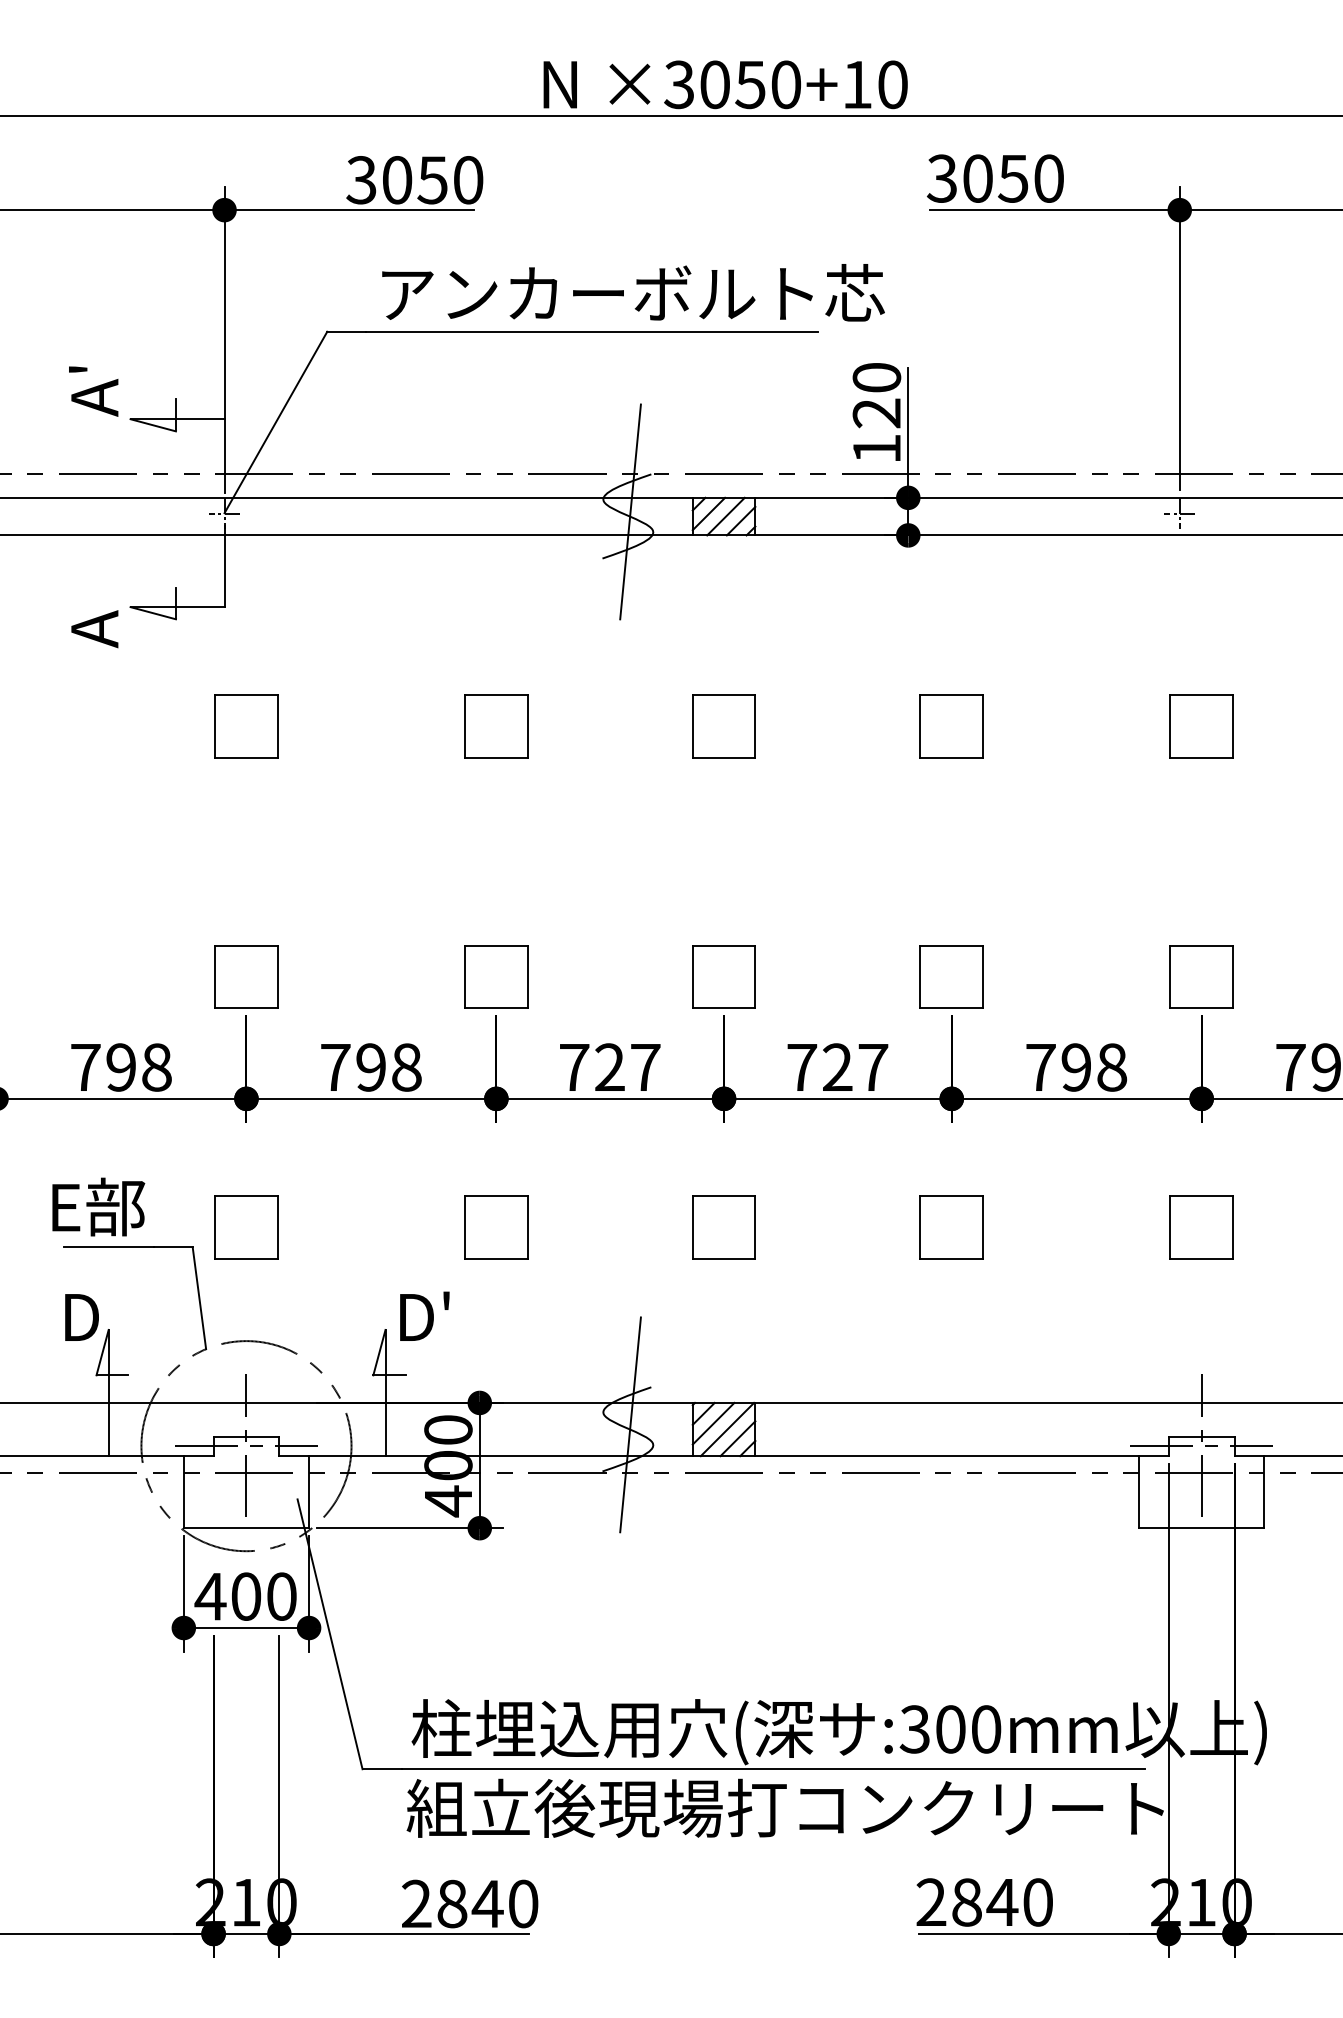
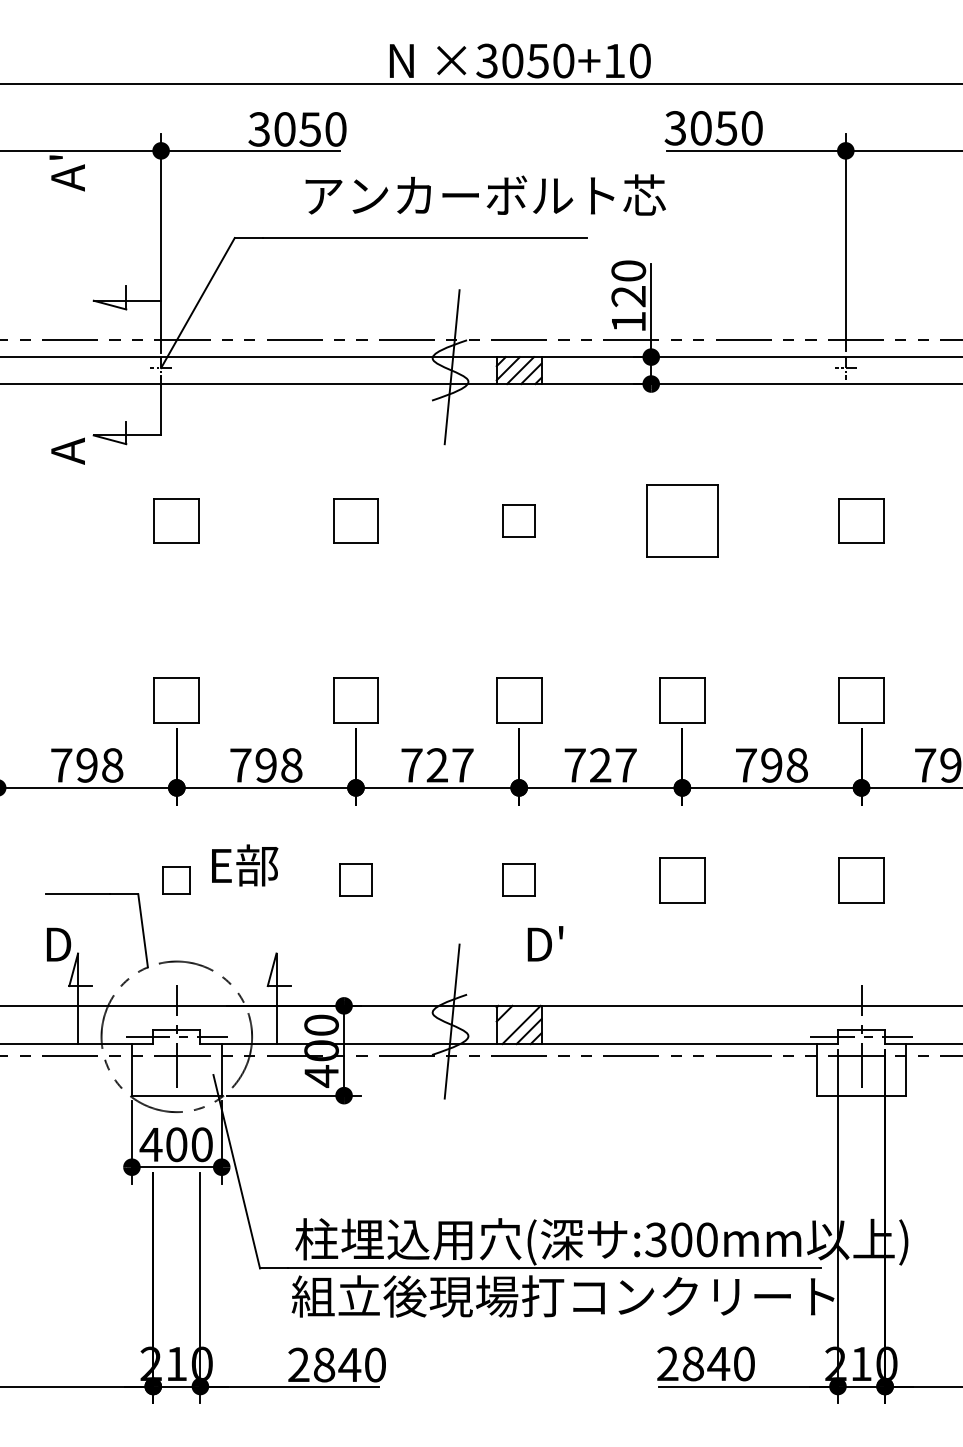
text: (633, 292) -> (485, 194), moved
text: (93, 391) -> (67, 173), moved
part: (723, 726) -> (518, 521), size x0.7
part: (951, 726) -> (682, 521), size x1.6
text: (98, 1206) -> (244, 865), moved
part: (246, 1227) -> (176, 880), size x0.6
part: (496, 1227) -> (356, 880), size x0.7
part: (723, 1227) -> (518, 880), size x0.7
text: (424, 1315) -> (545, 943), moved
line: (713, 1423) -> (511, 1020), removed

